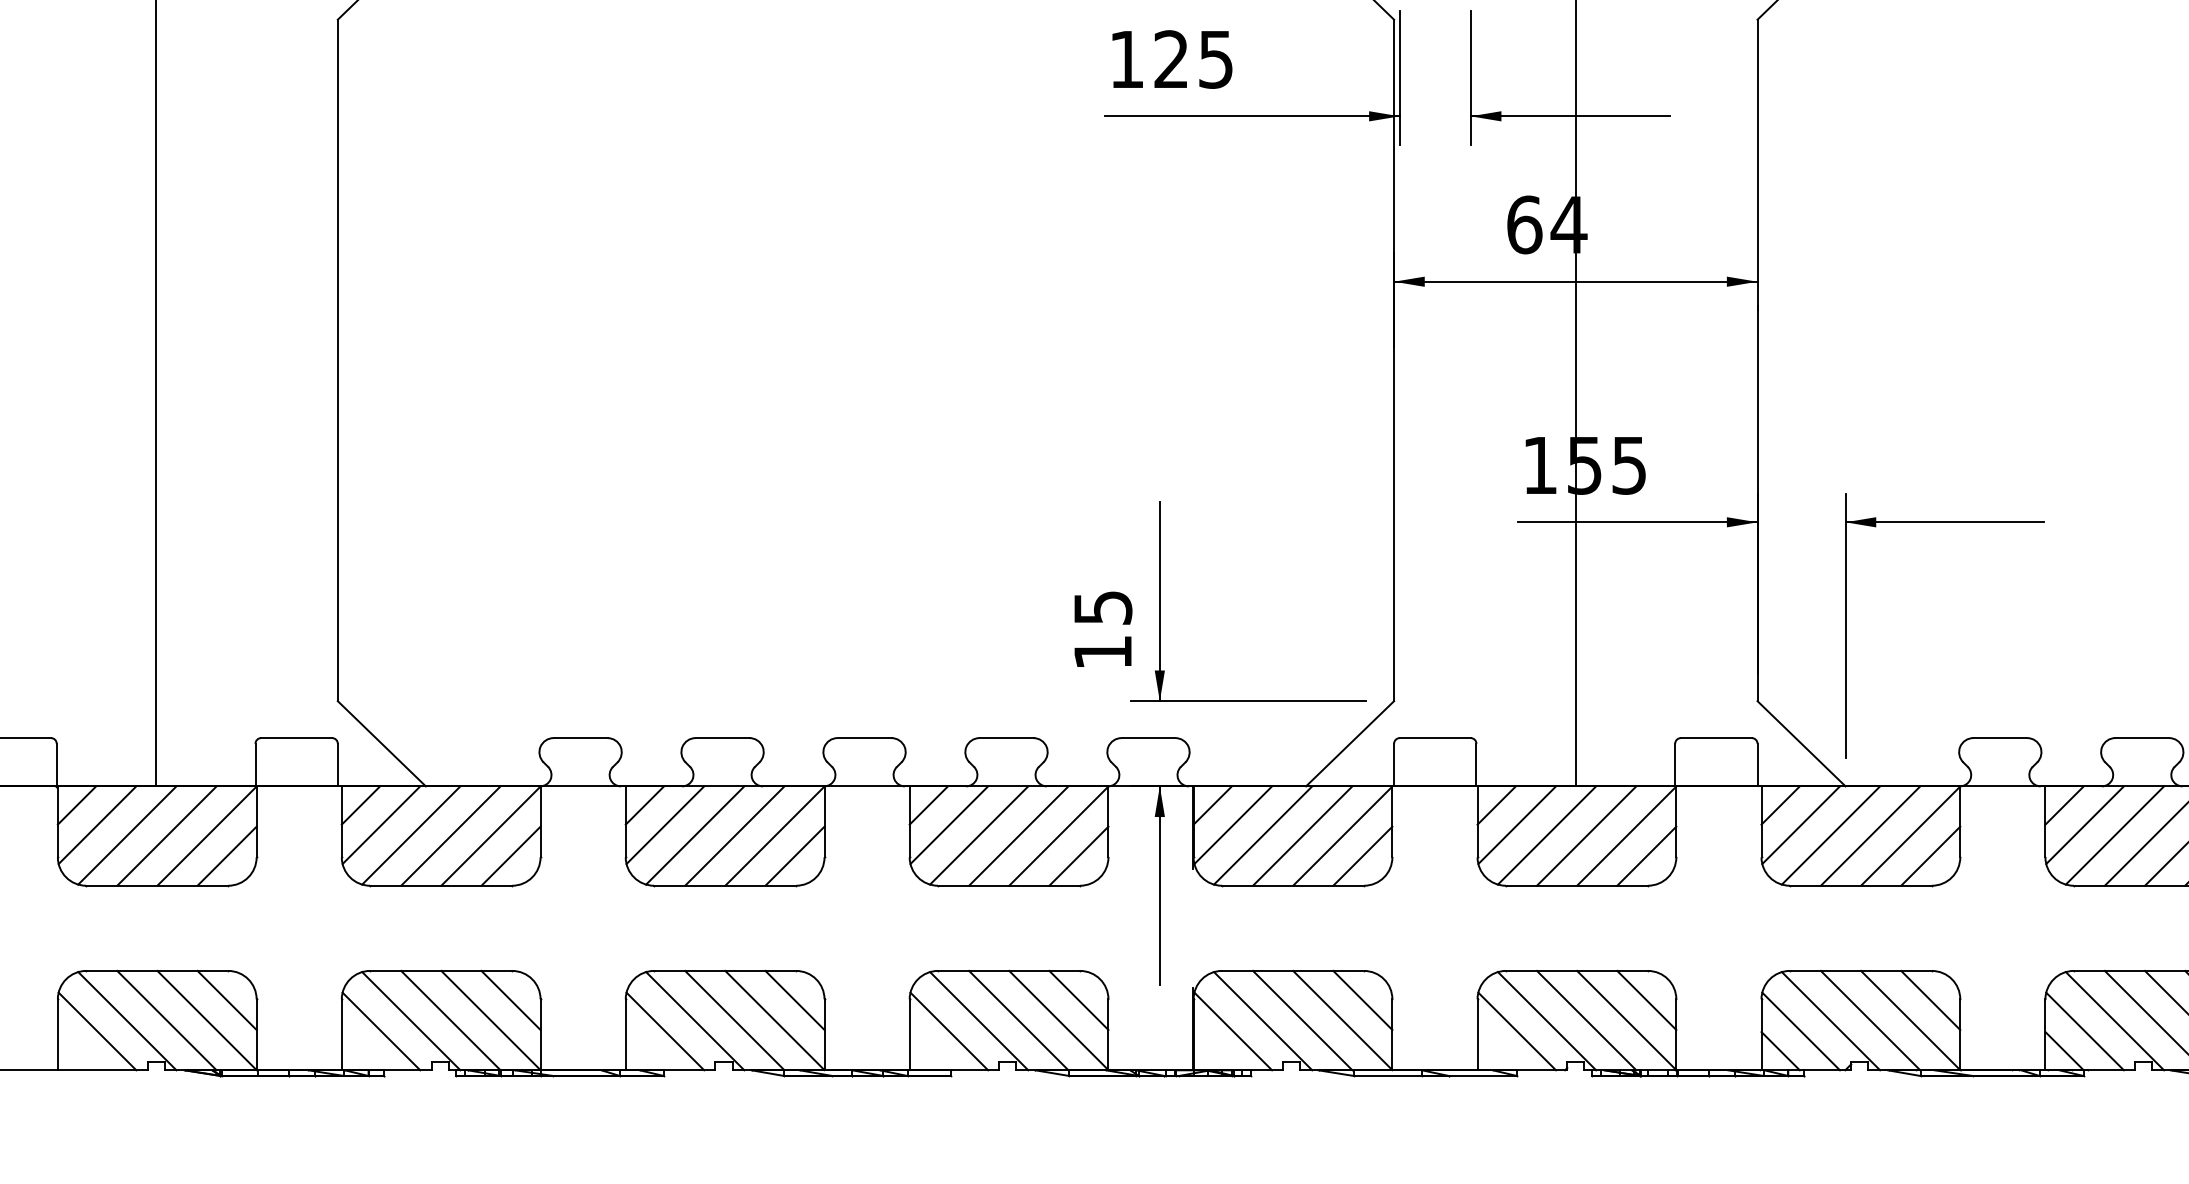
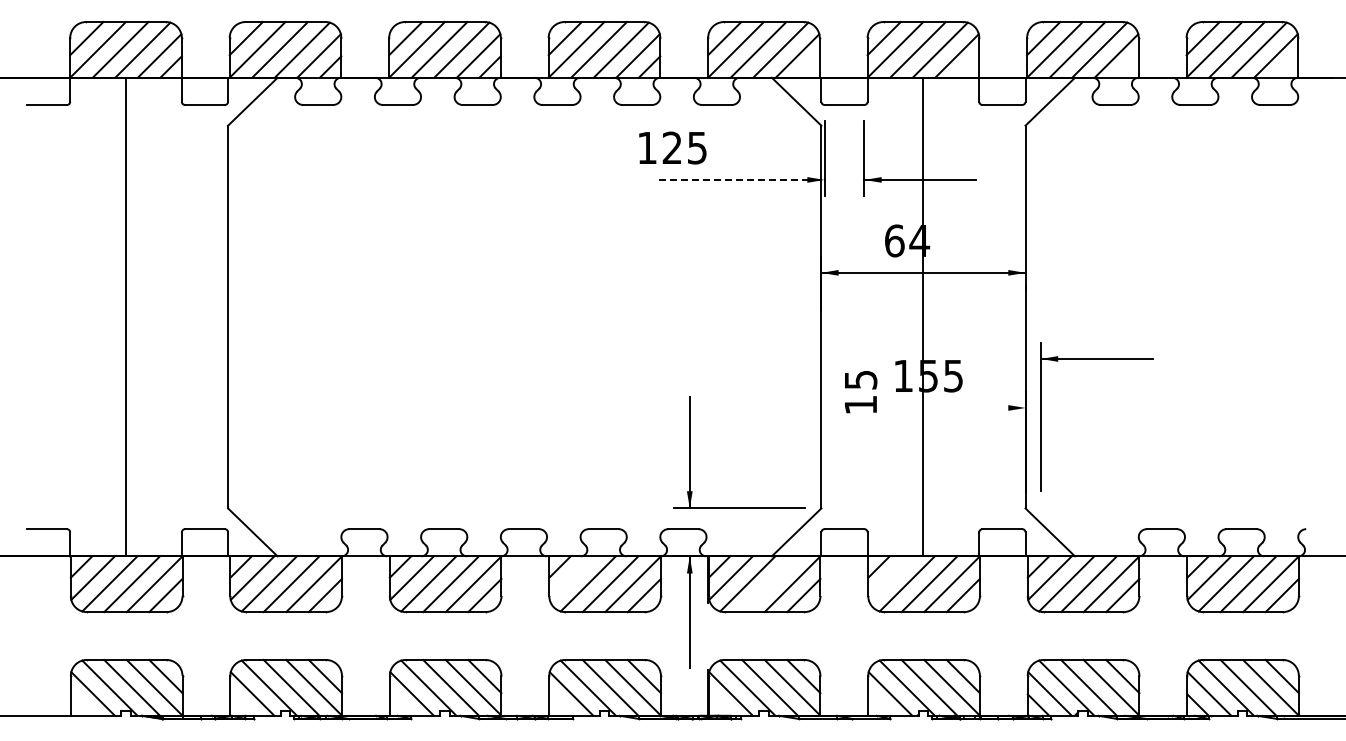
text: (1171, 58) -> (672, 147), moved
line: (1251, 115) -> (741, 179), solid -> dashed
line: (1638, 521) -> (958, 407), removed
part: (1846, 624) -> (1041, 416), moved
text: (1104, 630) -> (861, 392), moved
line: (949, 824) -> (571, 577), removed
line: (1517, 824) -> (890, 577), removed
line: (1301, 836) -> (769, 584), removed

